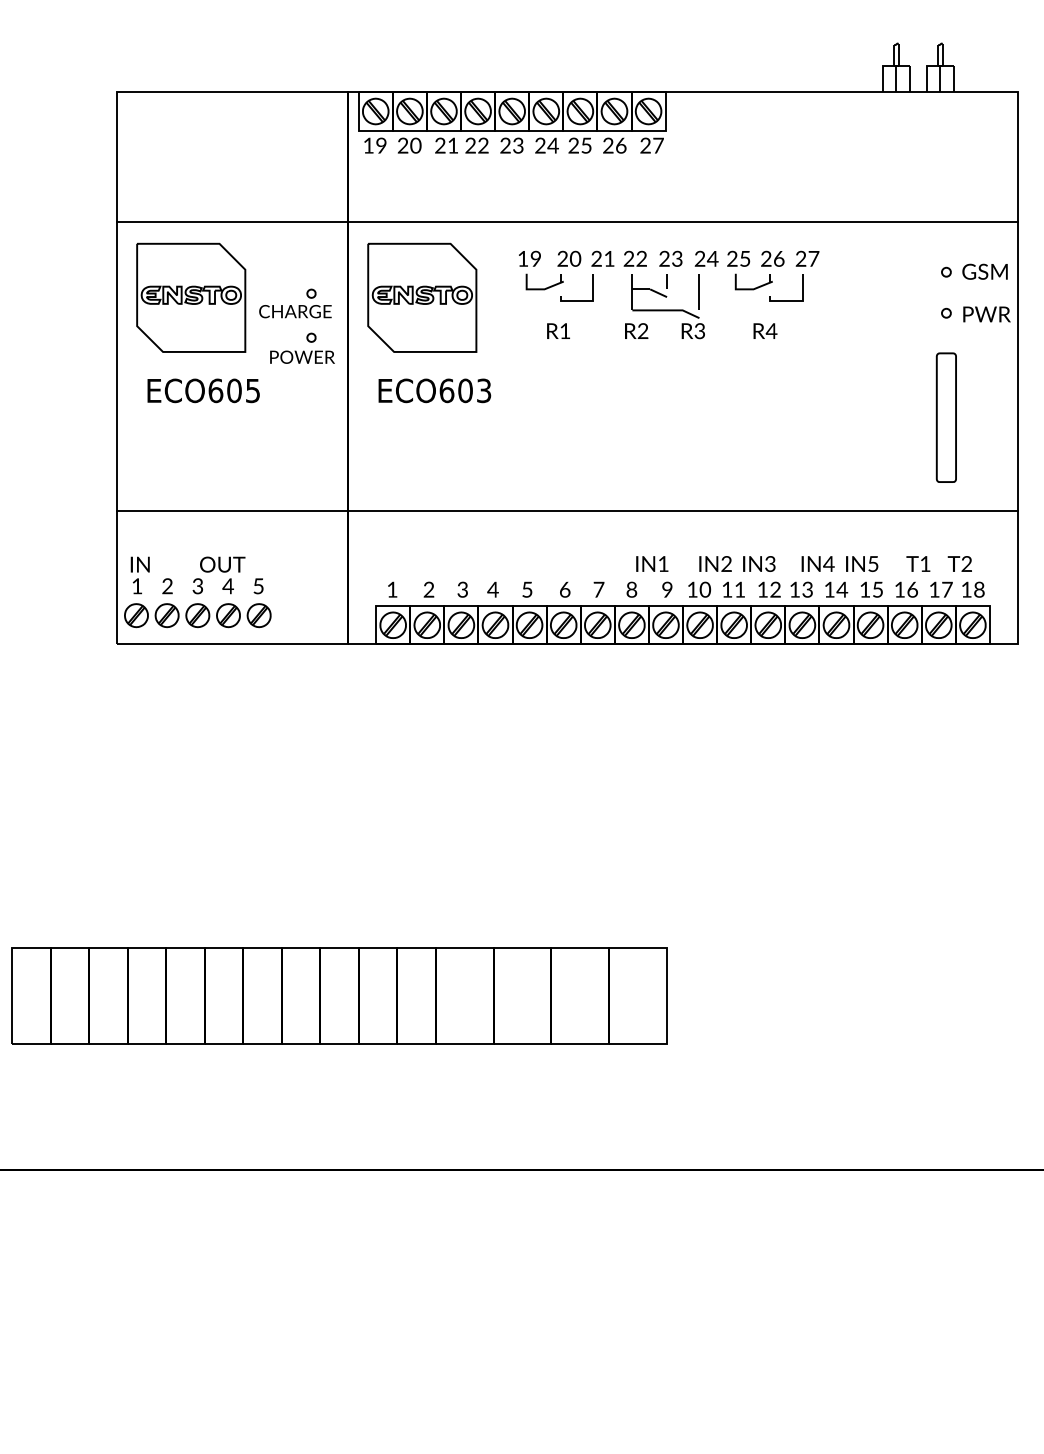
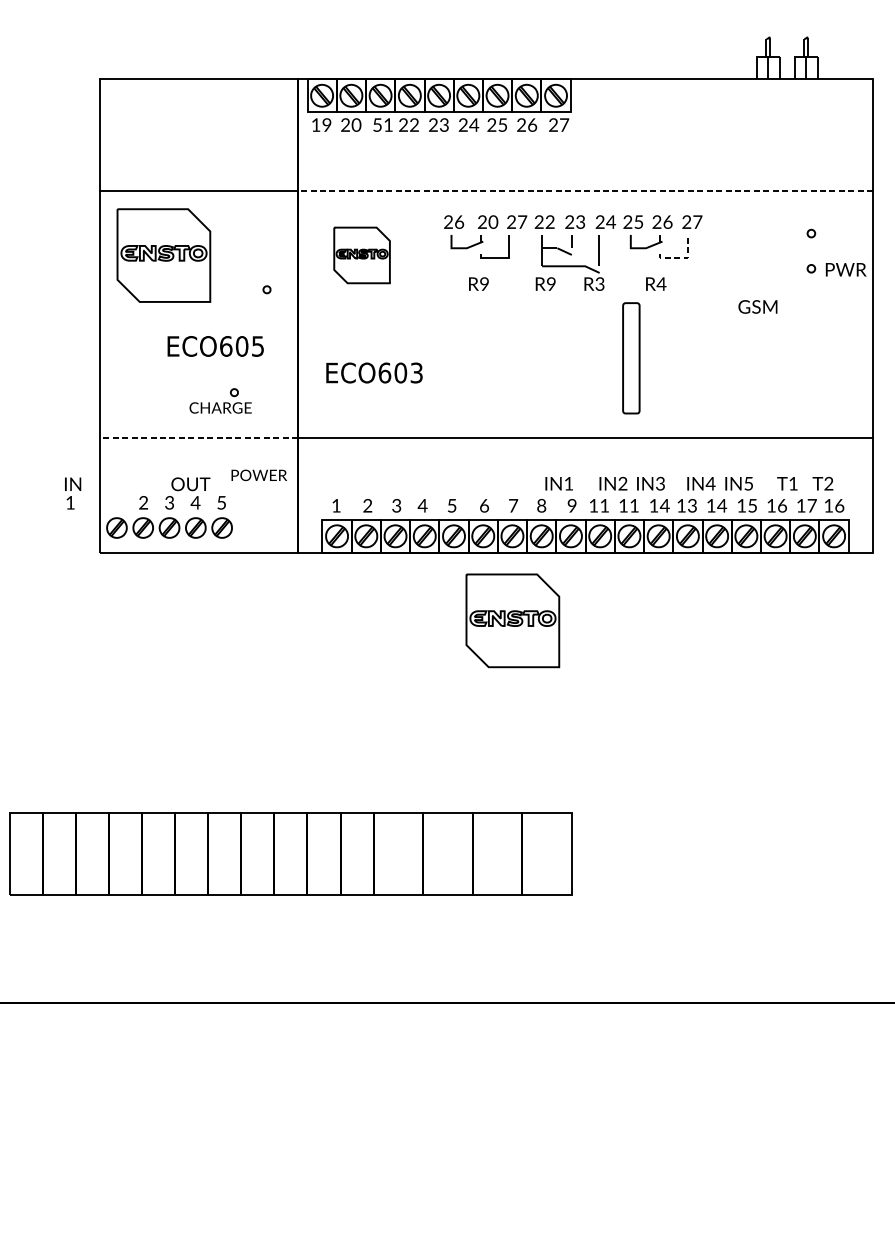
text: (440, 145) -> (377, 124), 21 -> 51
line: (682, 222) -> (585, 190), solid -> dashed
text: (529, 258) -> (453, 221), 19 -> 26
text: (609, 258) -> (522, 221), 21 -> 27
text: (984, 271) -> (757, 306), moved
part: (422, 297) -> (362, 255), size x0.6
line: (797, 301) -> (683, 258), solid -> dashed
part: (295, 303) -> (220, 401), moved
text: (565, 330) -> (484, 283), R1 -> R9
text: (642, 331) -> (550, 284), R2 -> R9
text: (302, 356) -> (259, 474), moved
text: (203, 390) -> (215, 346), moved
text: (434, 390) -> (374, 372), moved
part: (945, 417) -> (630, 358), moved
line: (232, 510) -> (199, 437), solid -> dashed
text: (139, 575) -> (72, 493), moved
text: (705, 589) -> (604, 505), 10 -> 11
text: (775, 589) -> (664, 505), 12 -> 14
text: (979, 589) -> (839, 505), 18 -> 16
part: (598, 723) -> (513, 620), added

